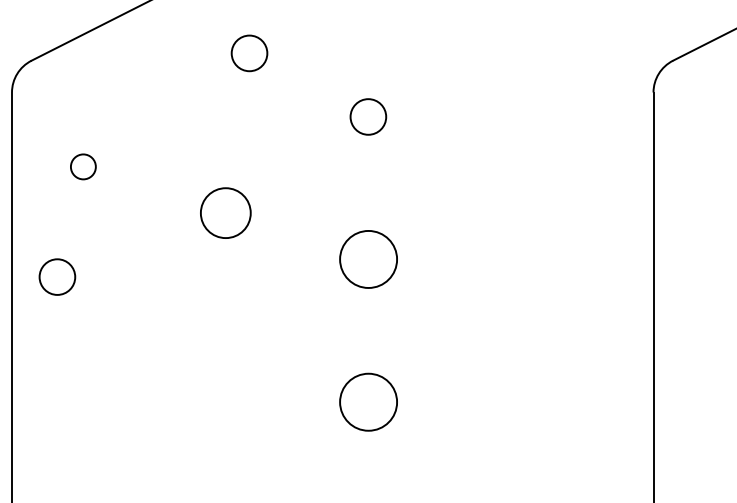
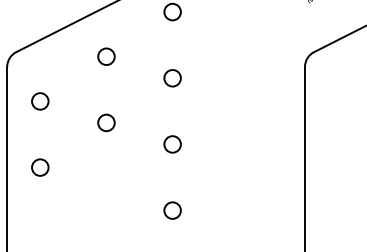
circle: (249, 52) -> (106, 56), moved
circle: (83, 167) -> (40, 101), size x1.43
circle: (225, 212) -> (106, 122), size x0.71
circle: (368, 259) -> (172, 144), size x0.62
circle: (57, 276) -> (40, 167), moved
circle: (368, 401) -> (172, 210), size x0.62

